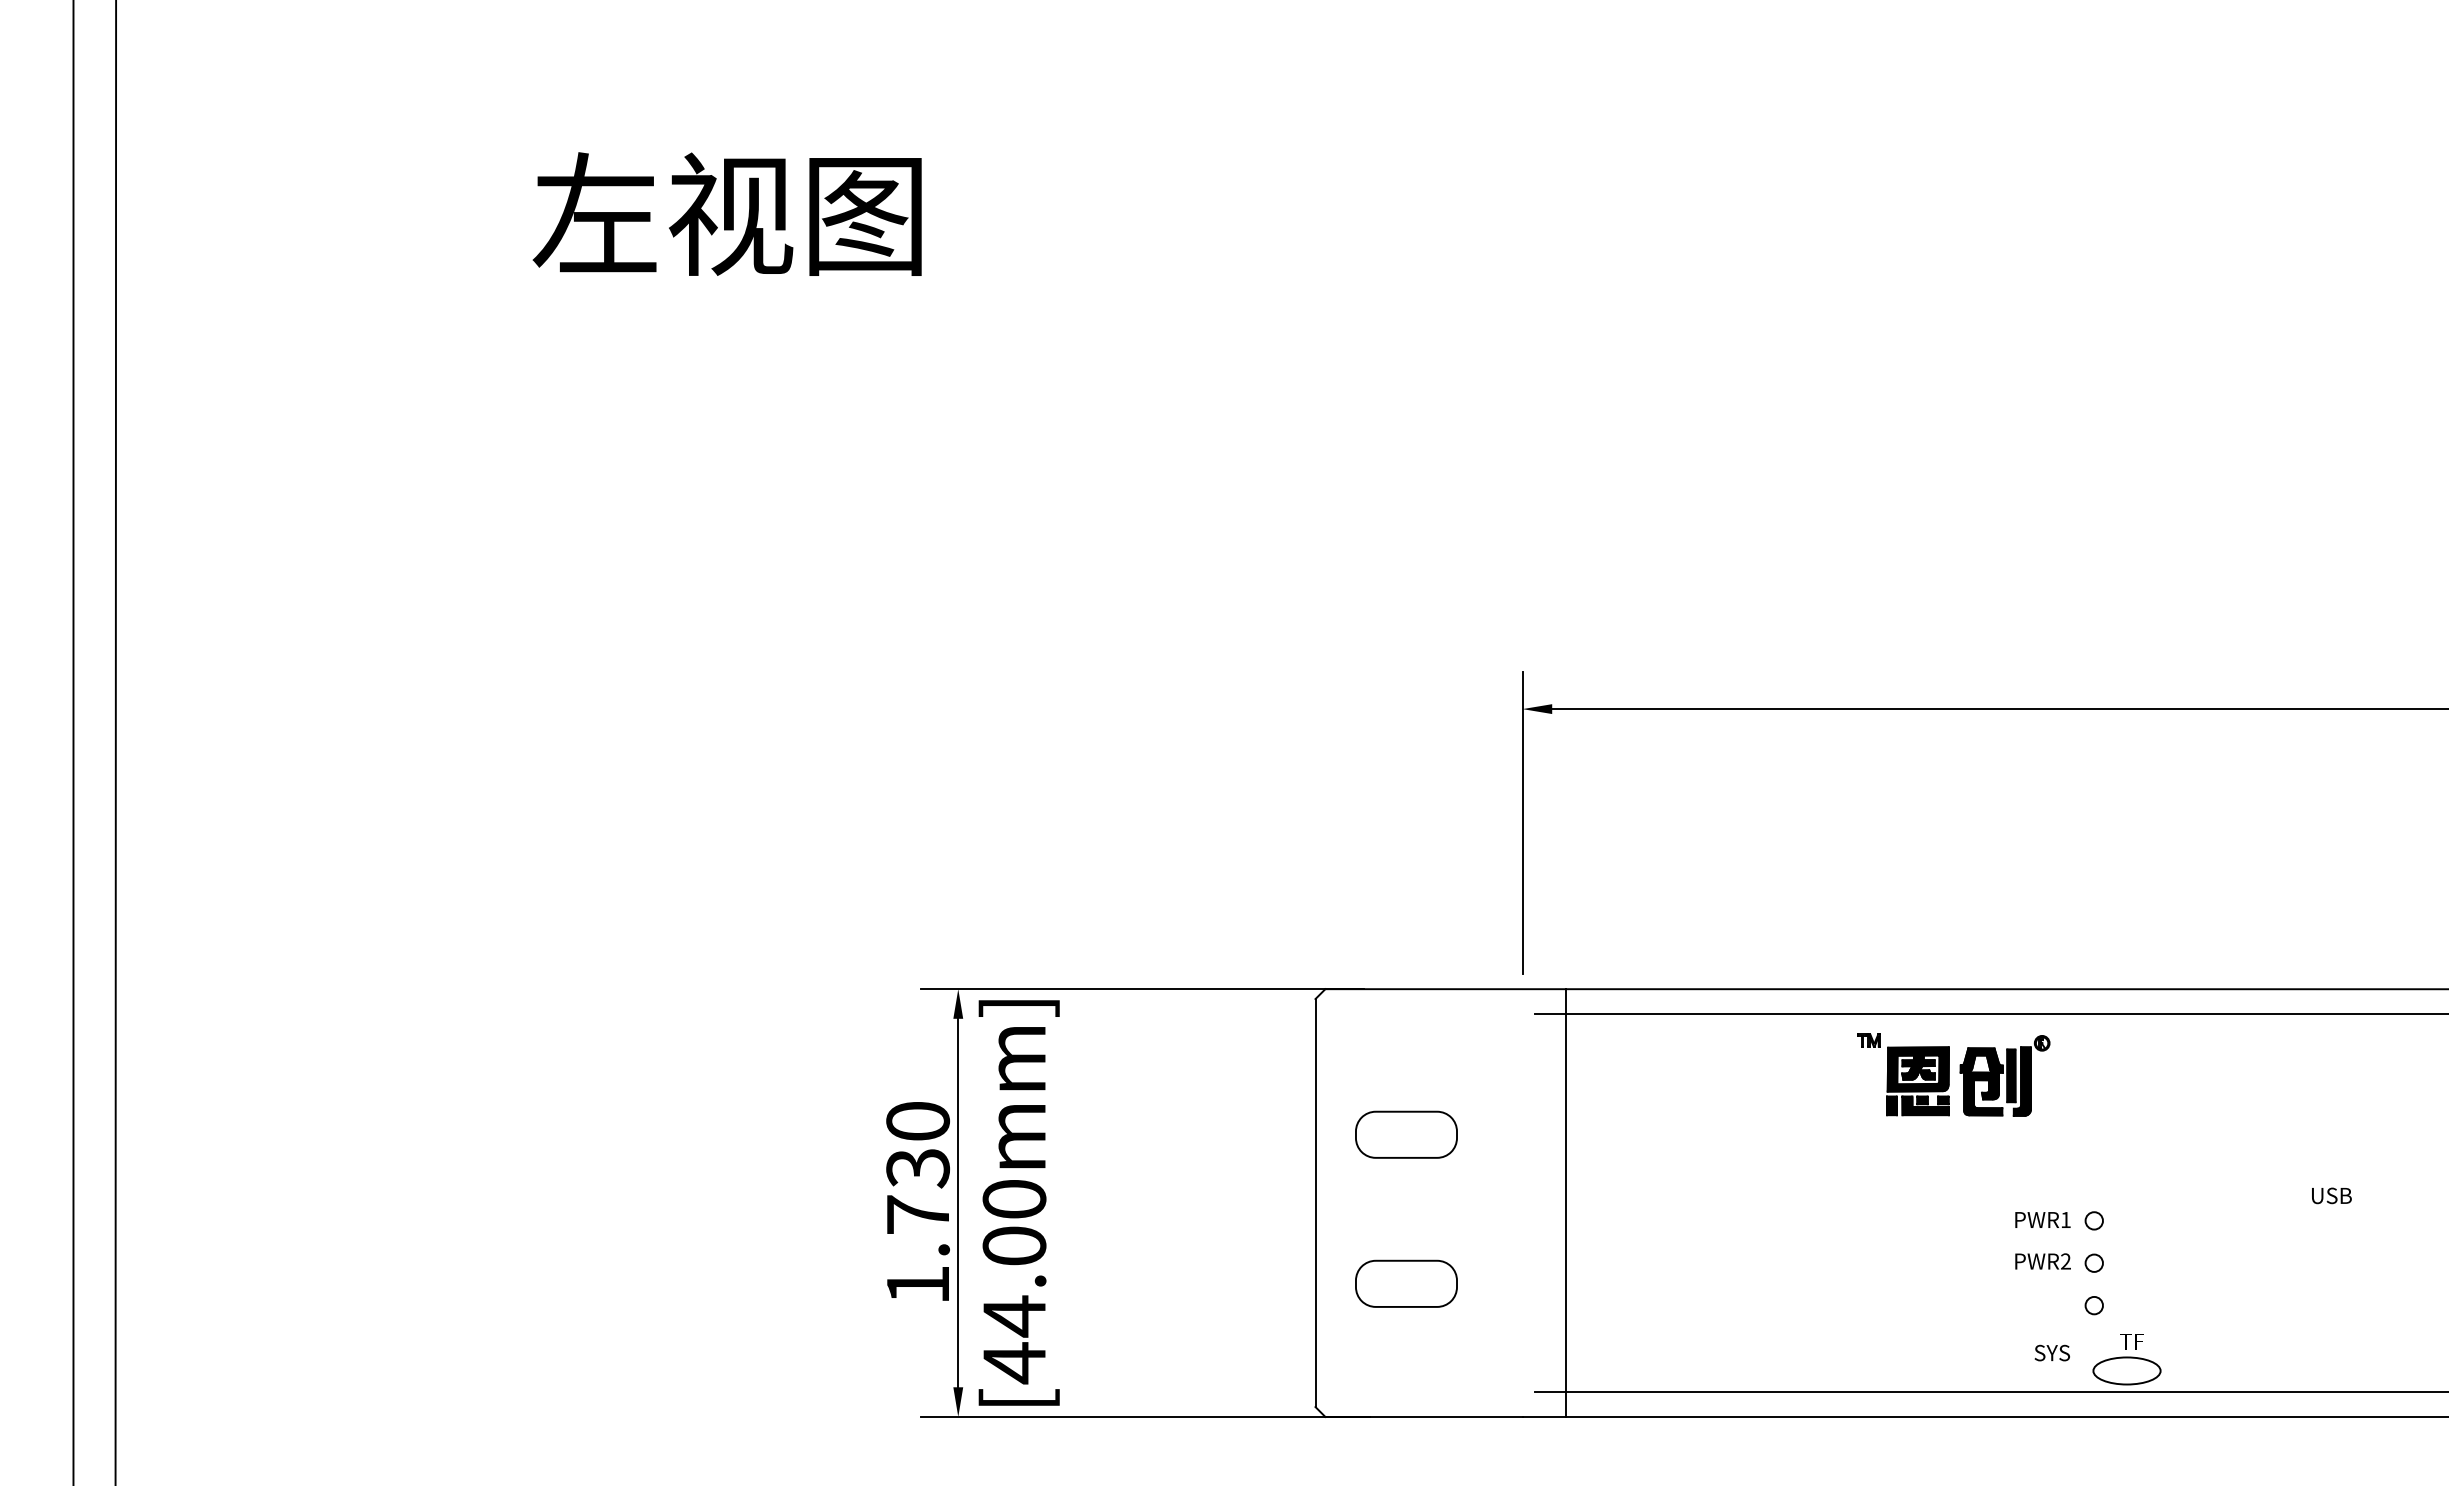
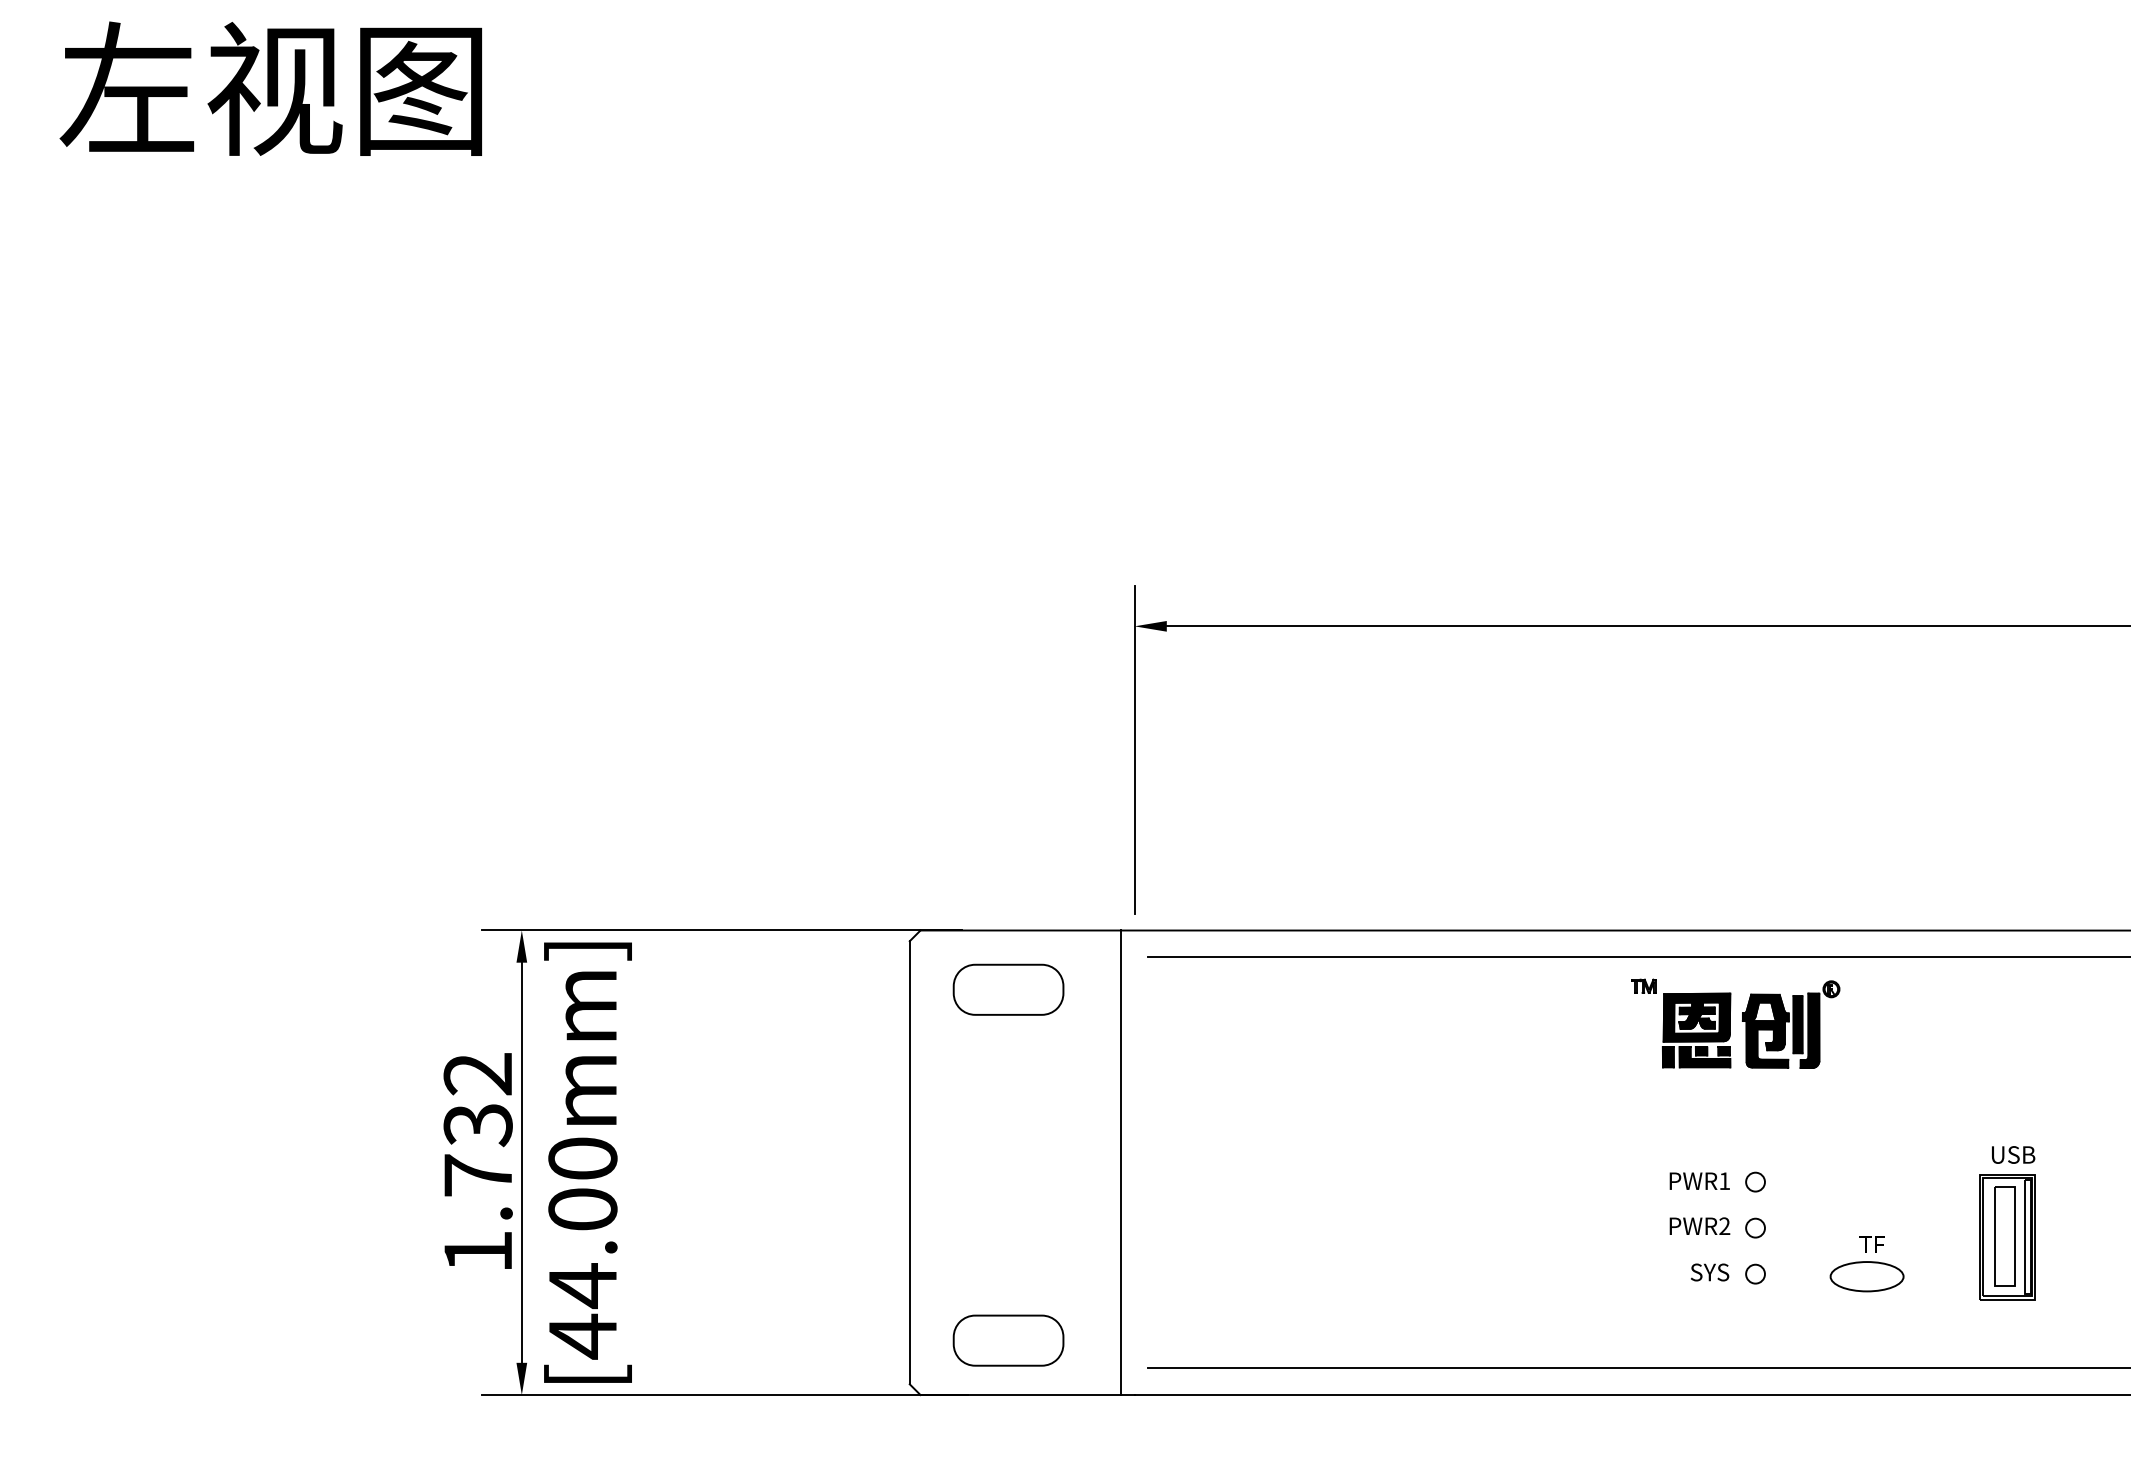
part: (1953, 1074) -> (1735, 1023), moved
text: (918, 1121) -> (478, 1074), 1.730 -> 1.732
part: (1406, 1134) -> (1008, 989), moved
line: (1566, 1202) -> (1121, 1162), moved
part: (2326, 1271) -> (2007, 1237), added
part: (1406, 1283) -> (1008, 1340), moved
text: (2051, 1352) -> (1709, 1271), moved
part: (2126, 1359) -> (1866, 1264), moved

